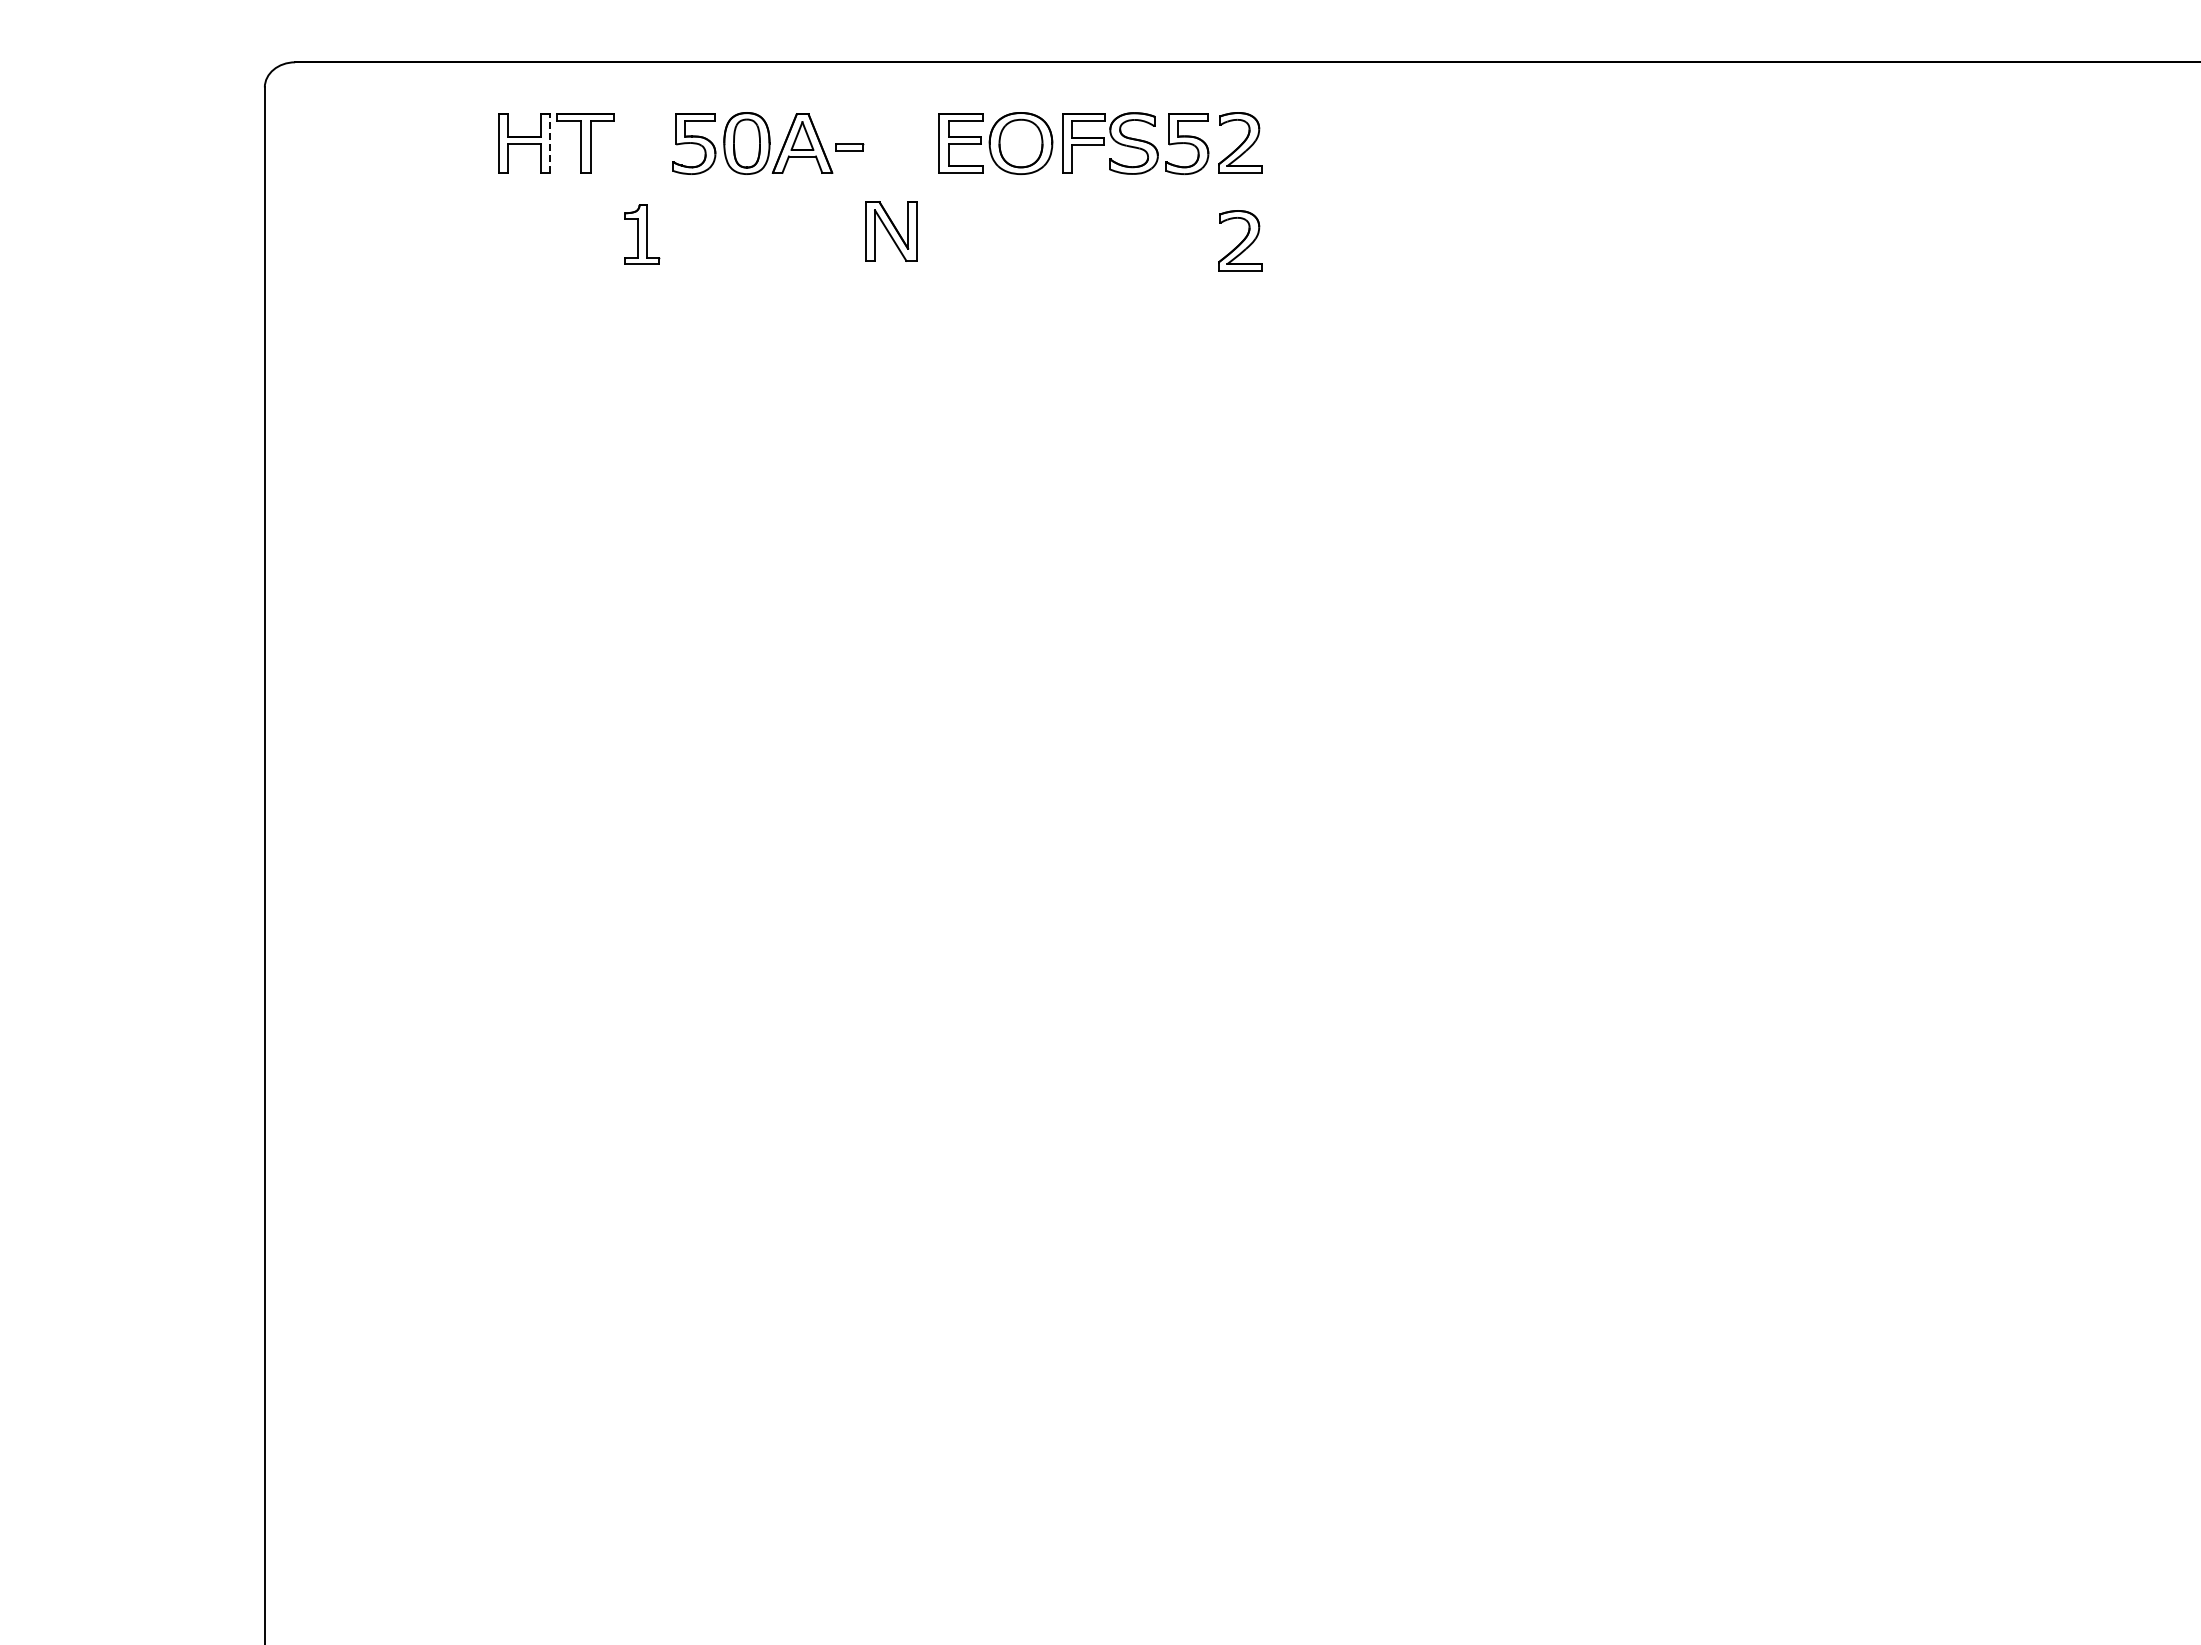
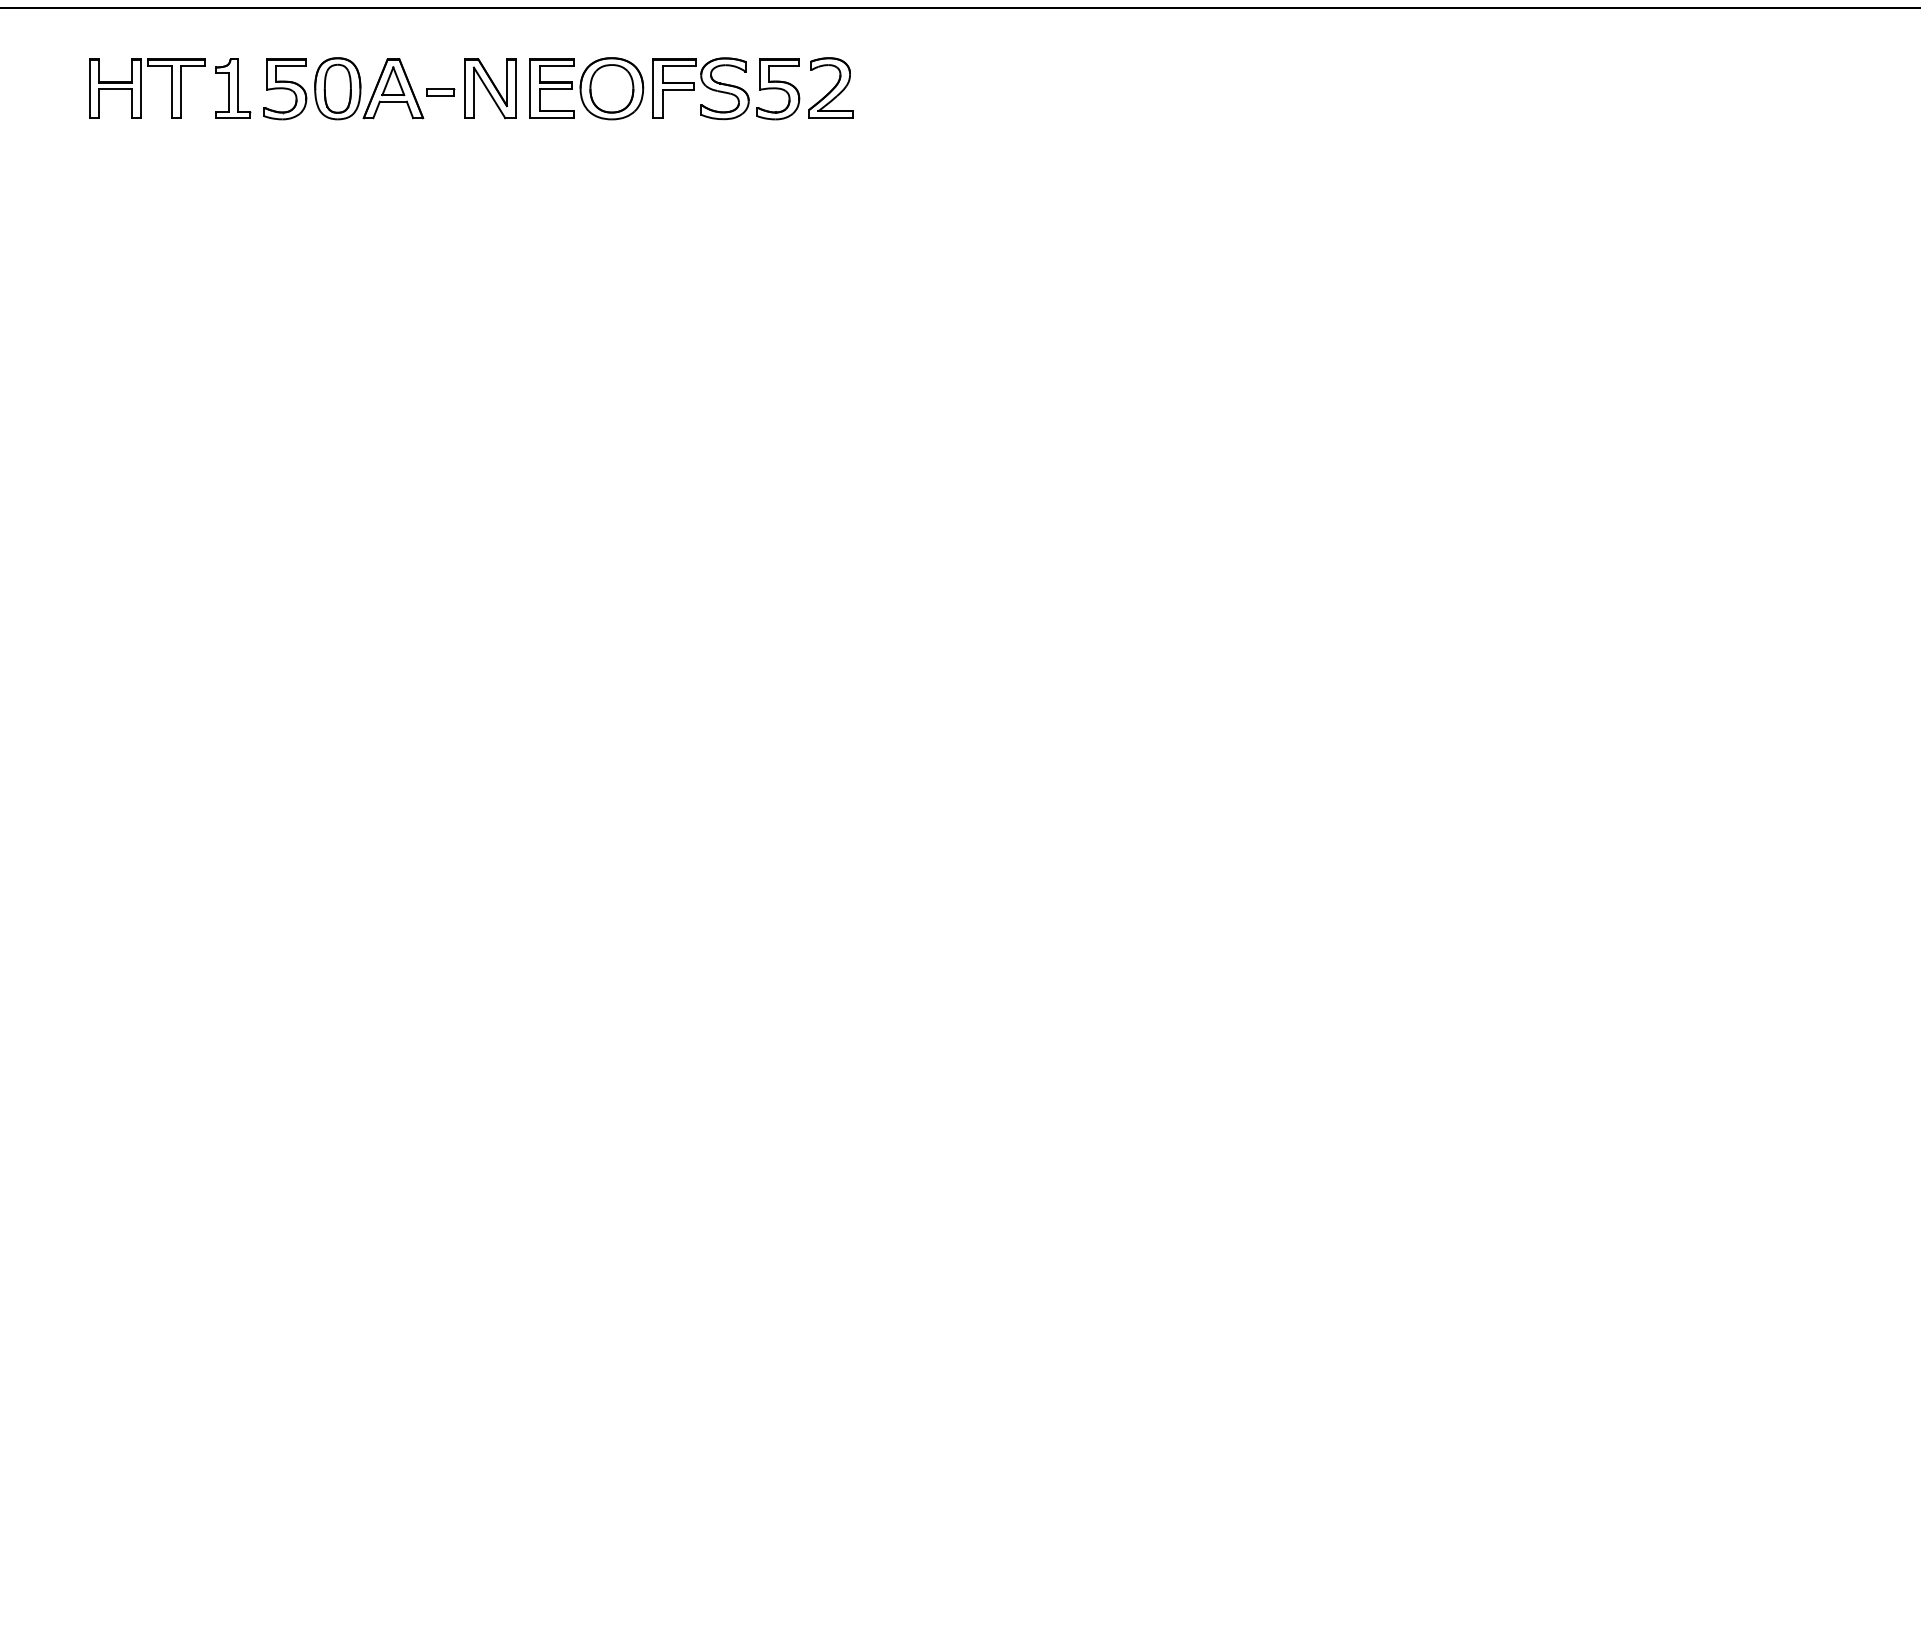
line: (550, 143) -> (141, 88), dashed -> solid
part: (891, 231) -> (490, 88), moved
part: (642, 234) -> (233, 88), moved
part: (1240, 240) -> (831, 185), removed

